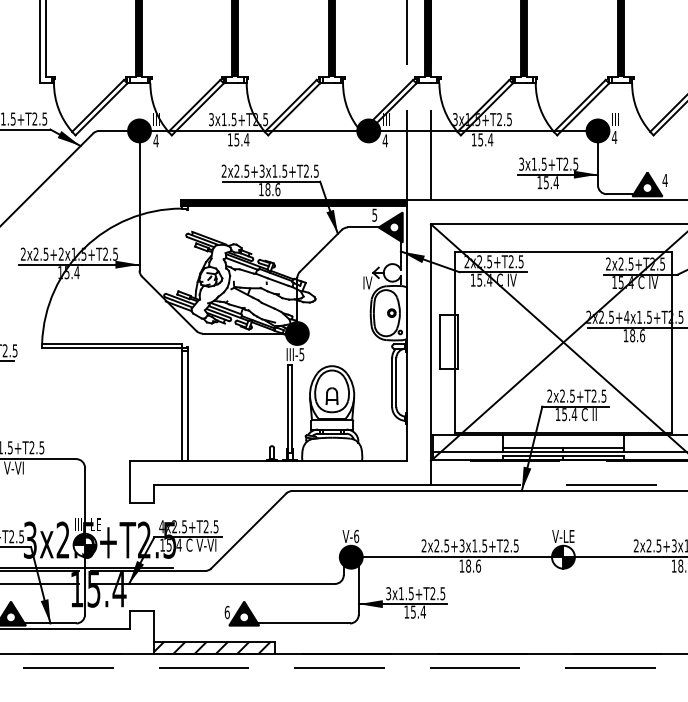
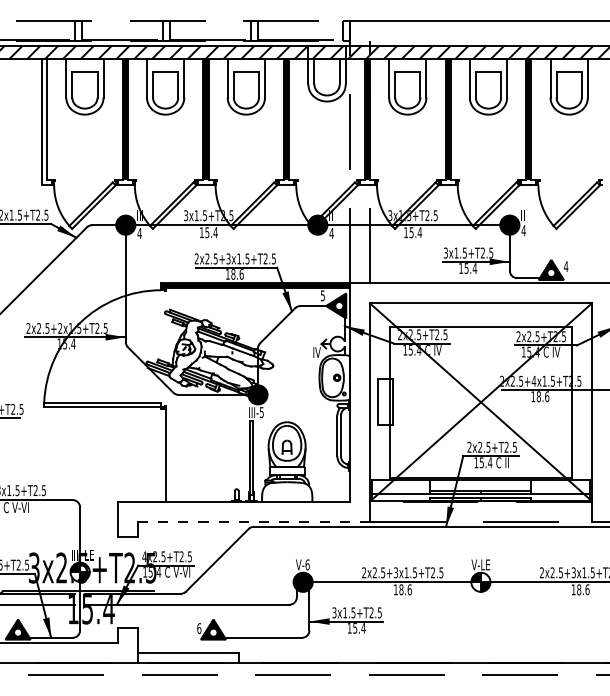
line: (182, 405) -> (161, 455), removed
line: (293, 484) -> (254, 521), solid -> dashed
hatch: (211, 647) -> (186, 657), removed

